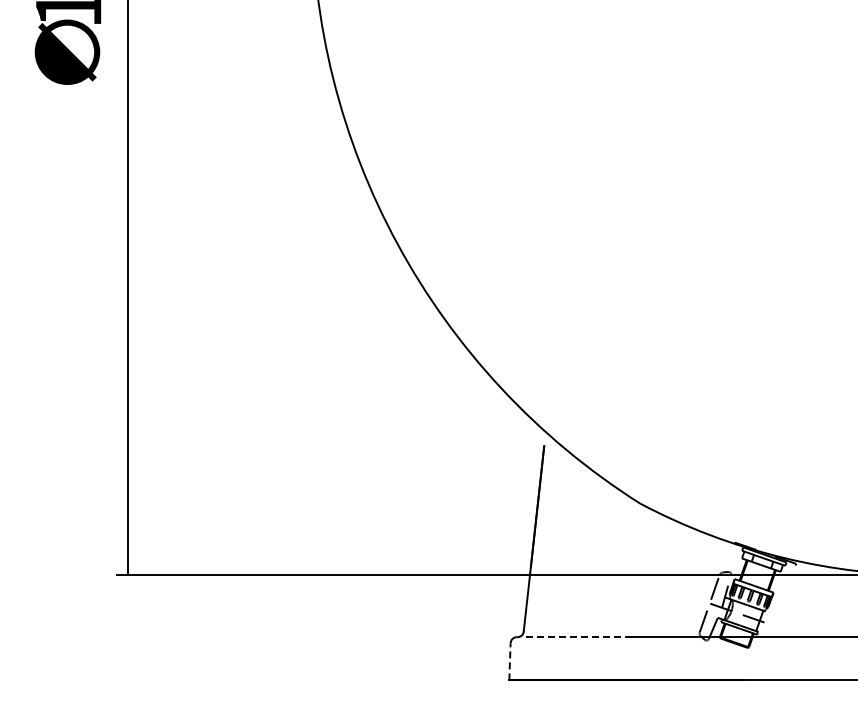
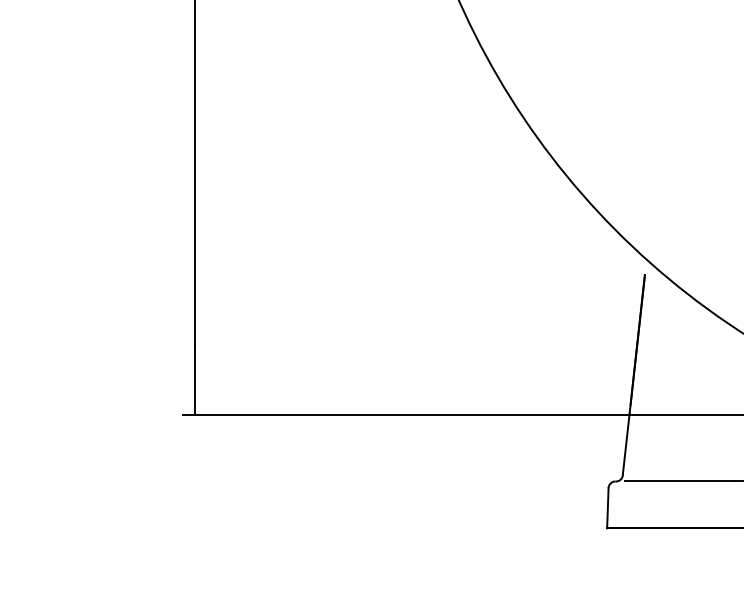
line: (576, 636) -> (679, 480), dashed -> solid
line: (509, 661) -> (607, 507), dashed -> solid

